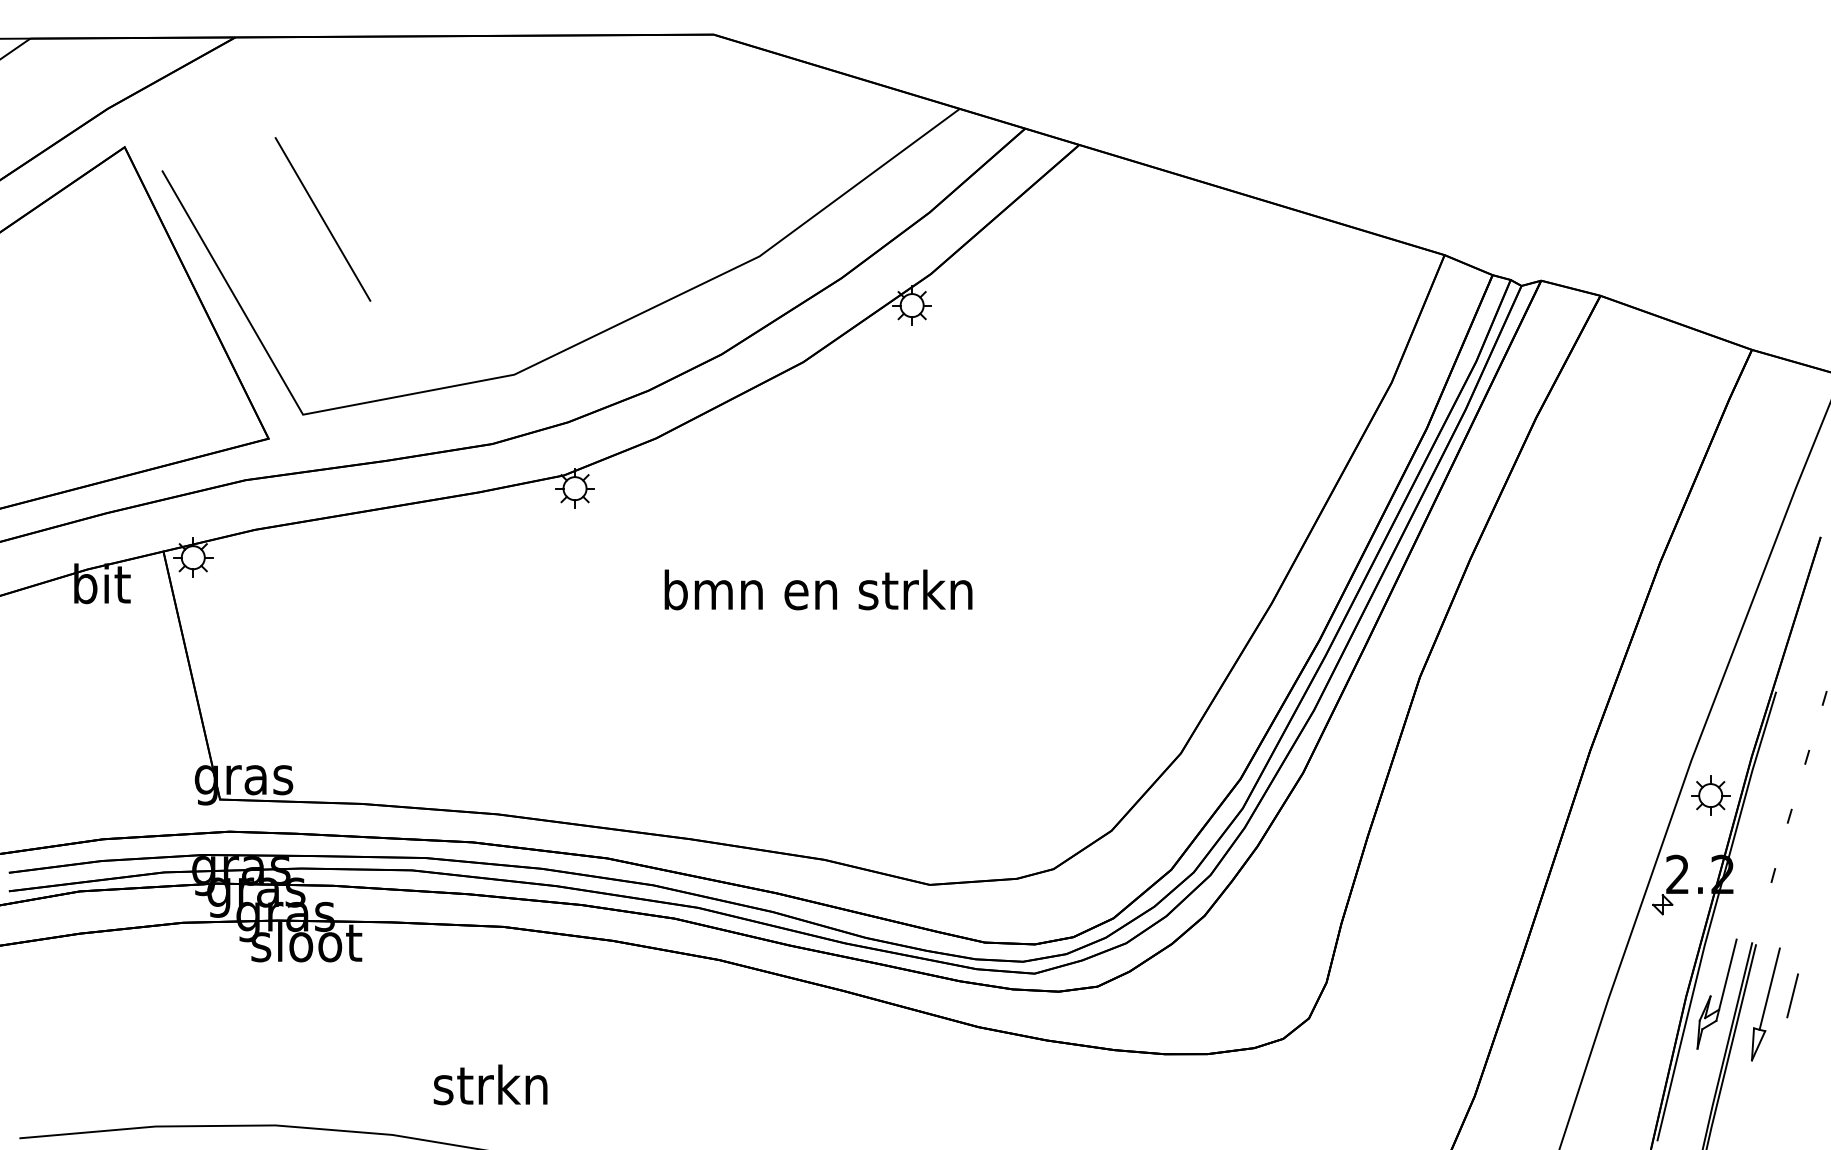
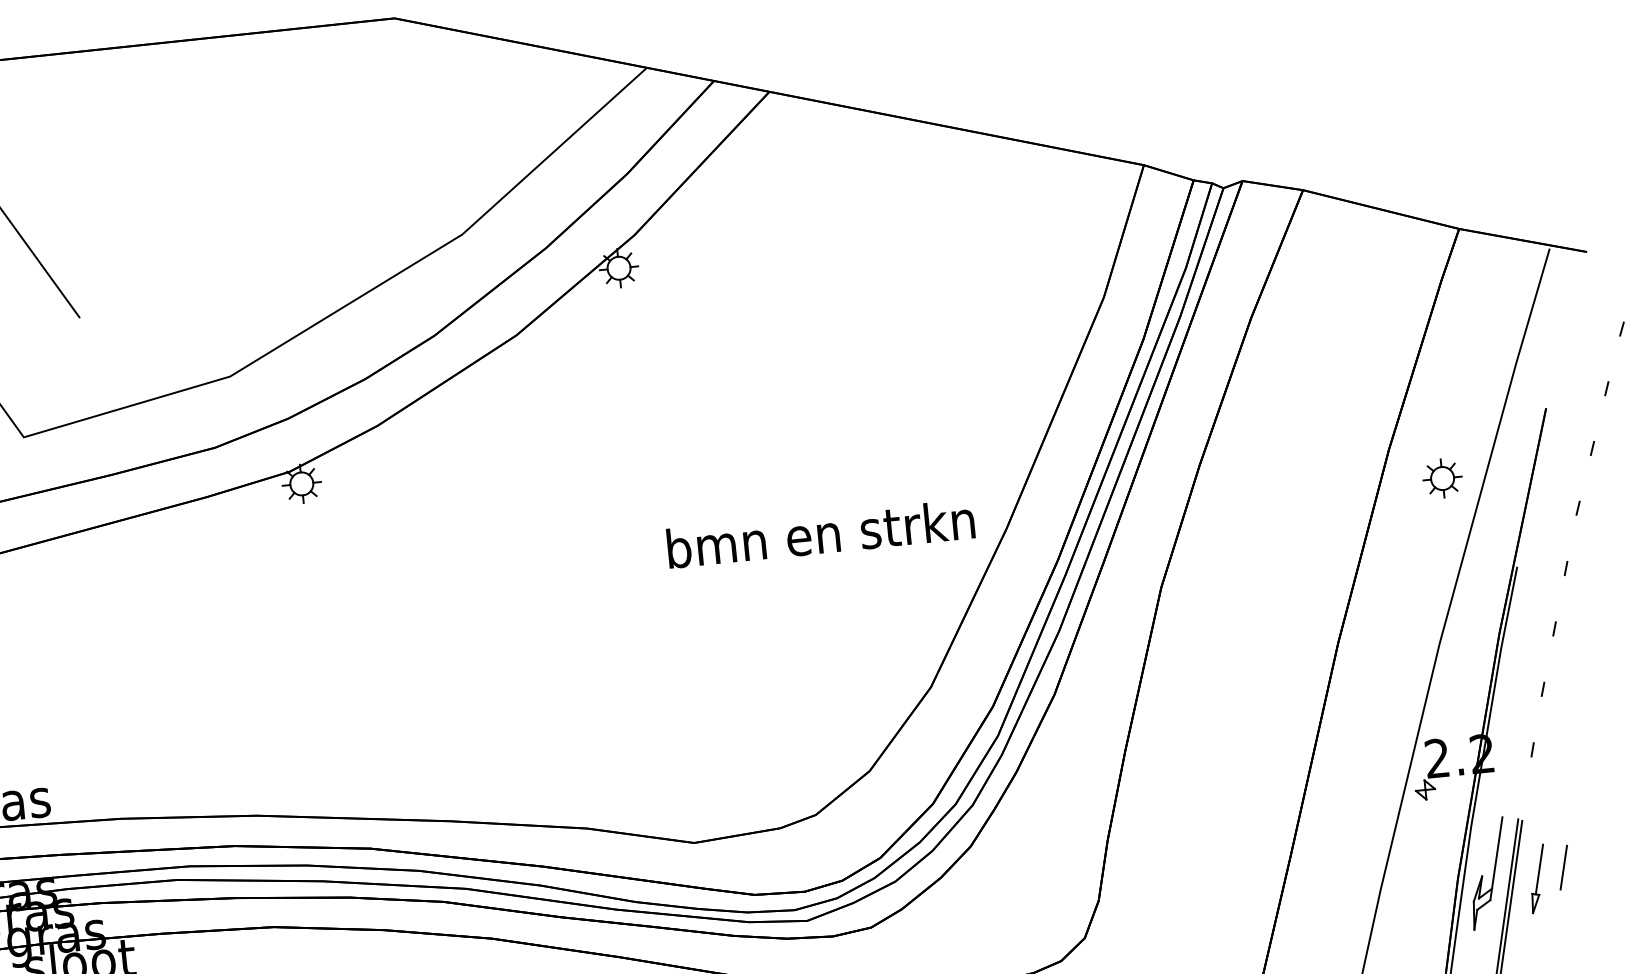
text: (818, 589) -> (820, 533), moved
part: (1710, 795) -> (1442, 478), moved
part: (1765, 1004) -> (1537, 878), size x0.6

